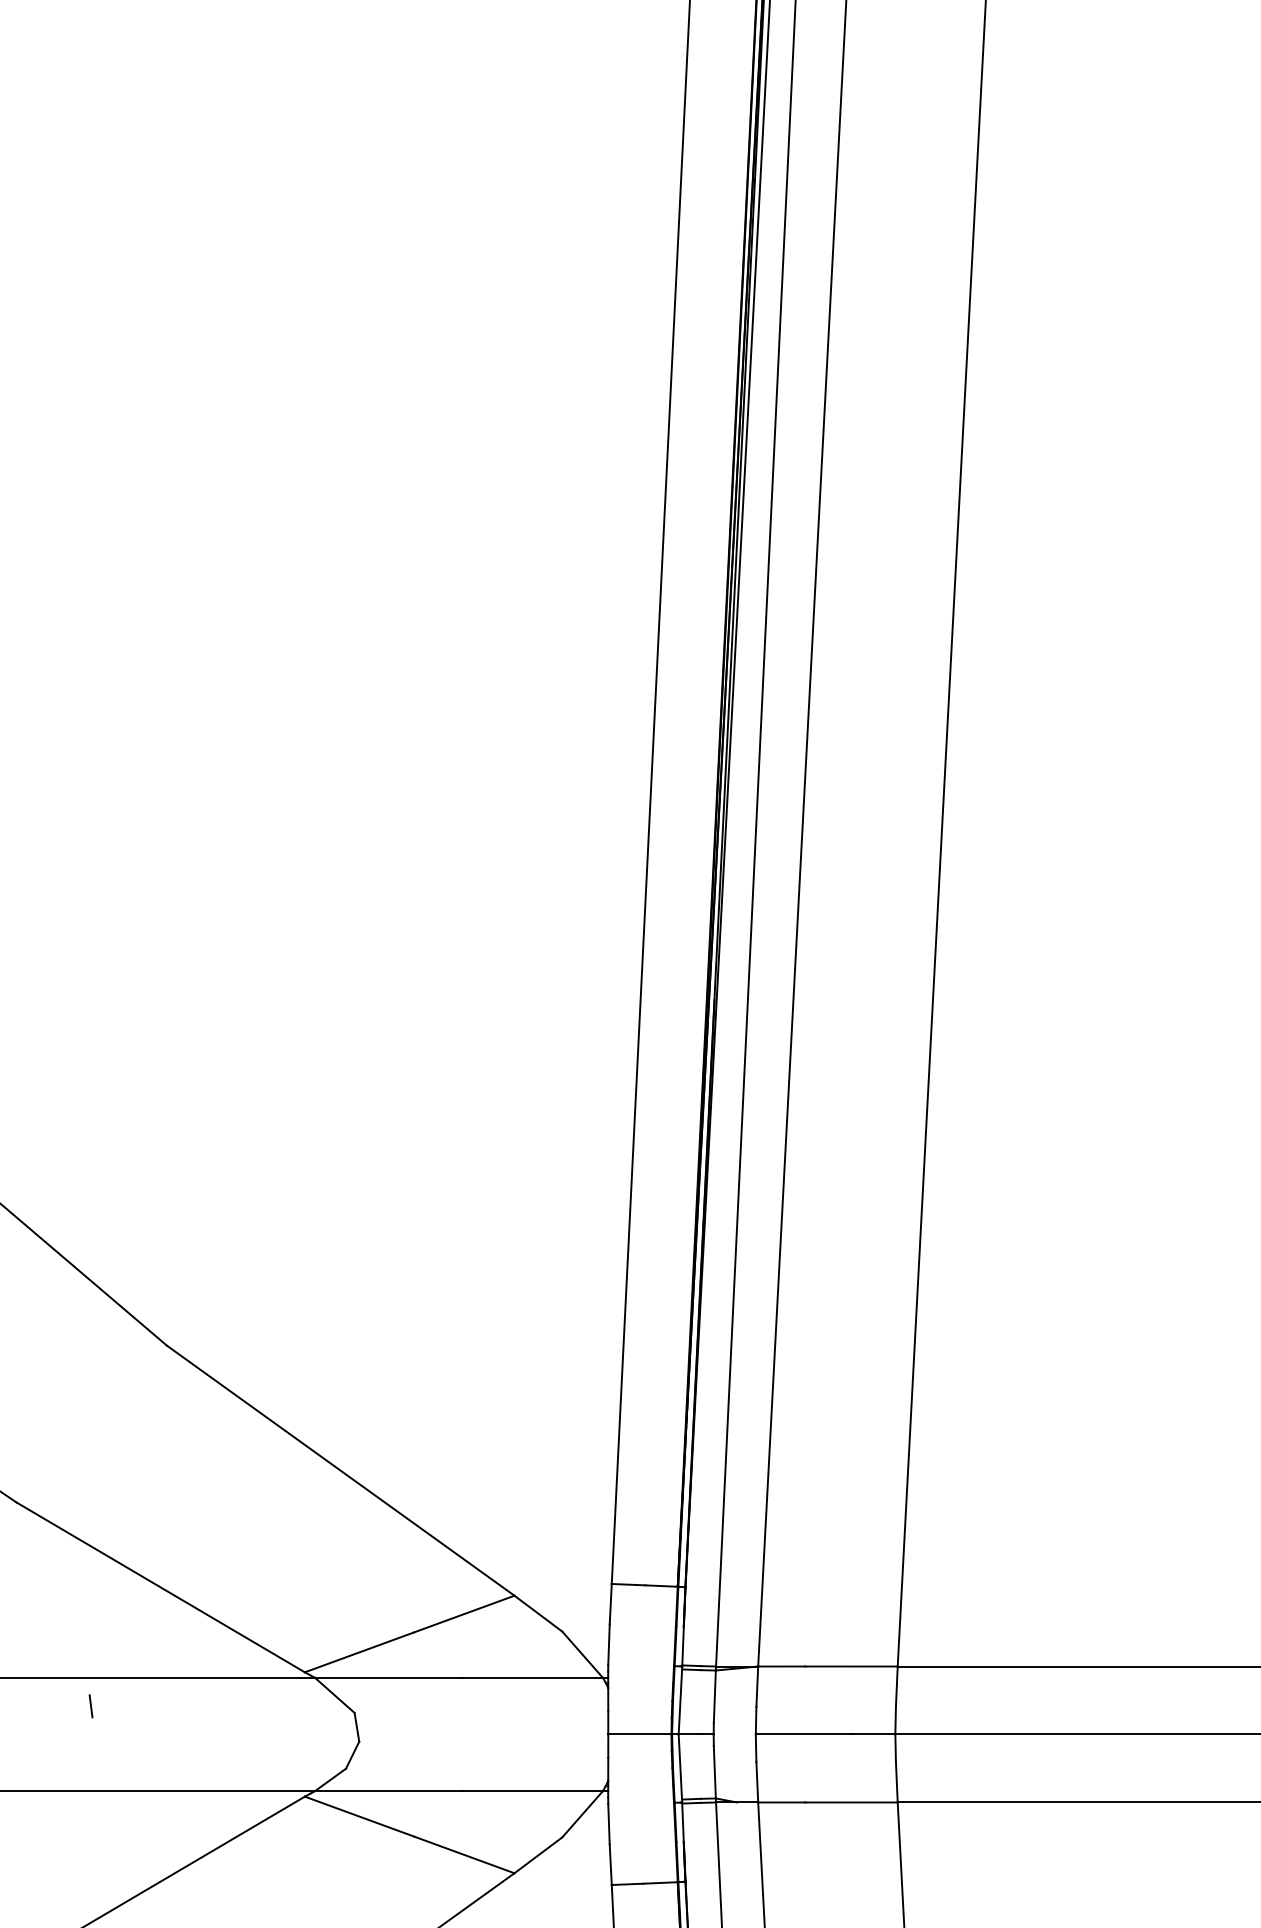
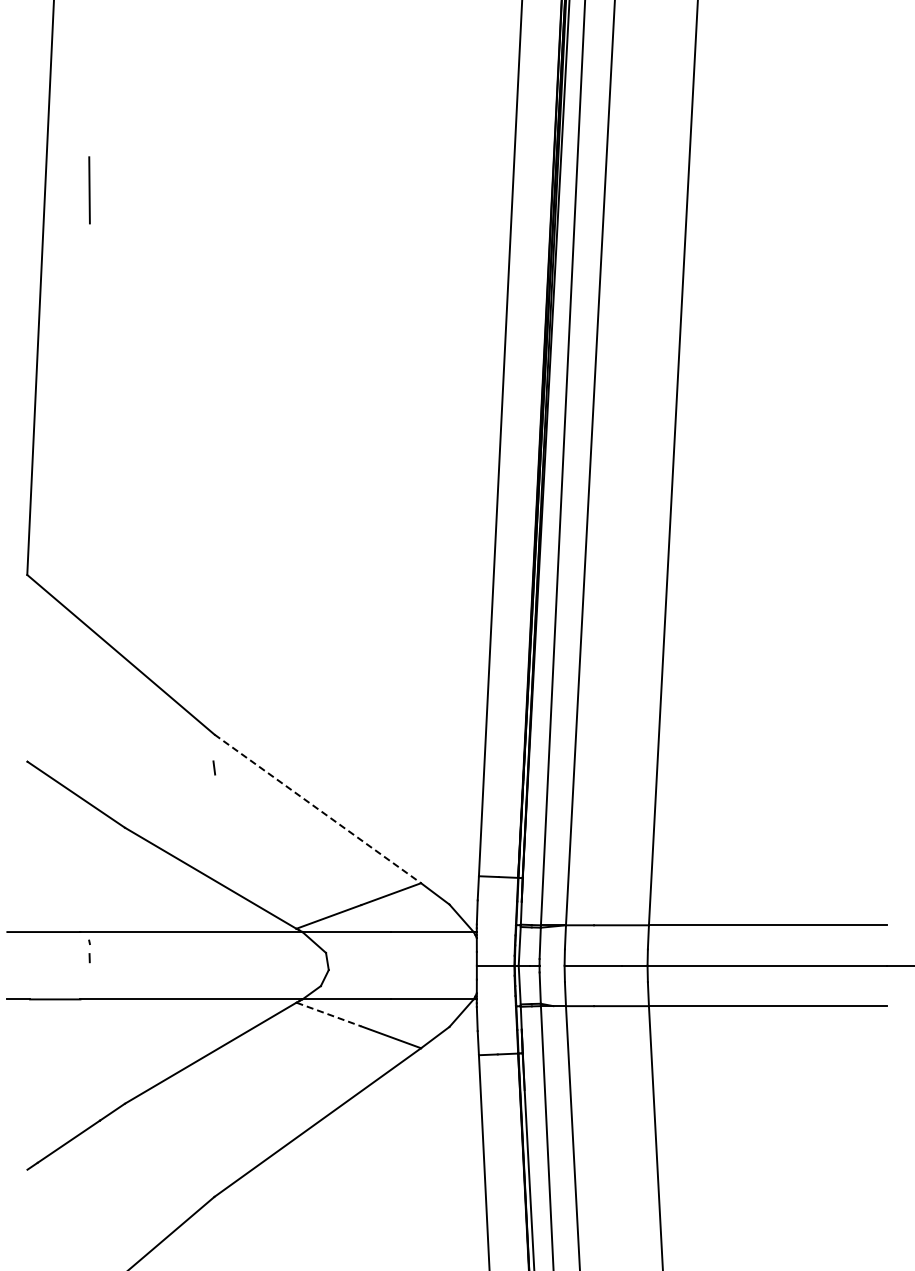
line: (341, 1471) -> (318, 809), solid -> dashed
line: (91, 1705) -> (214, 767), moved
line: (358, 1816) -> (328, 1014), solid -> dashed

